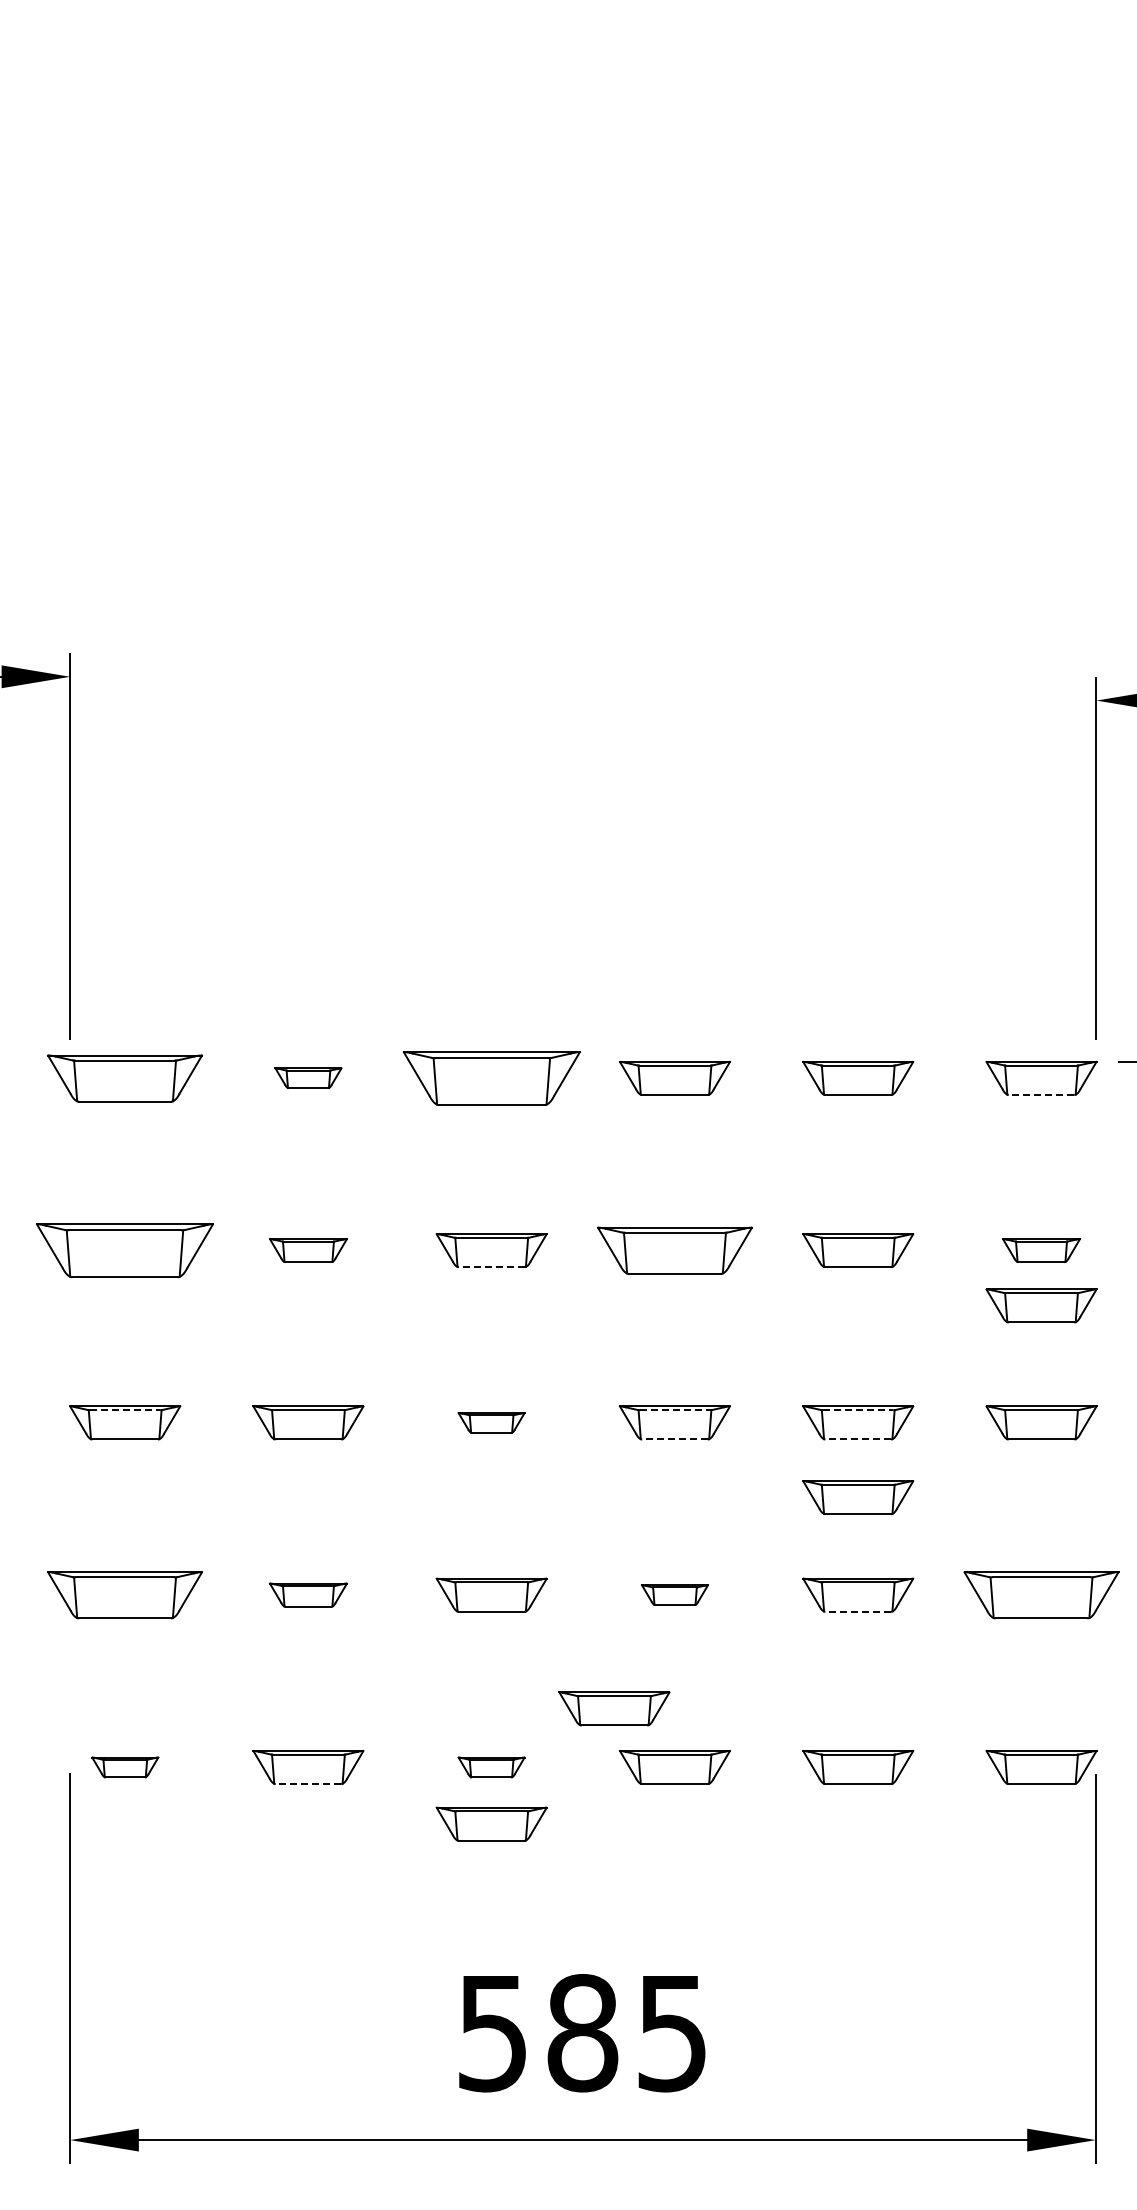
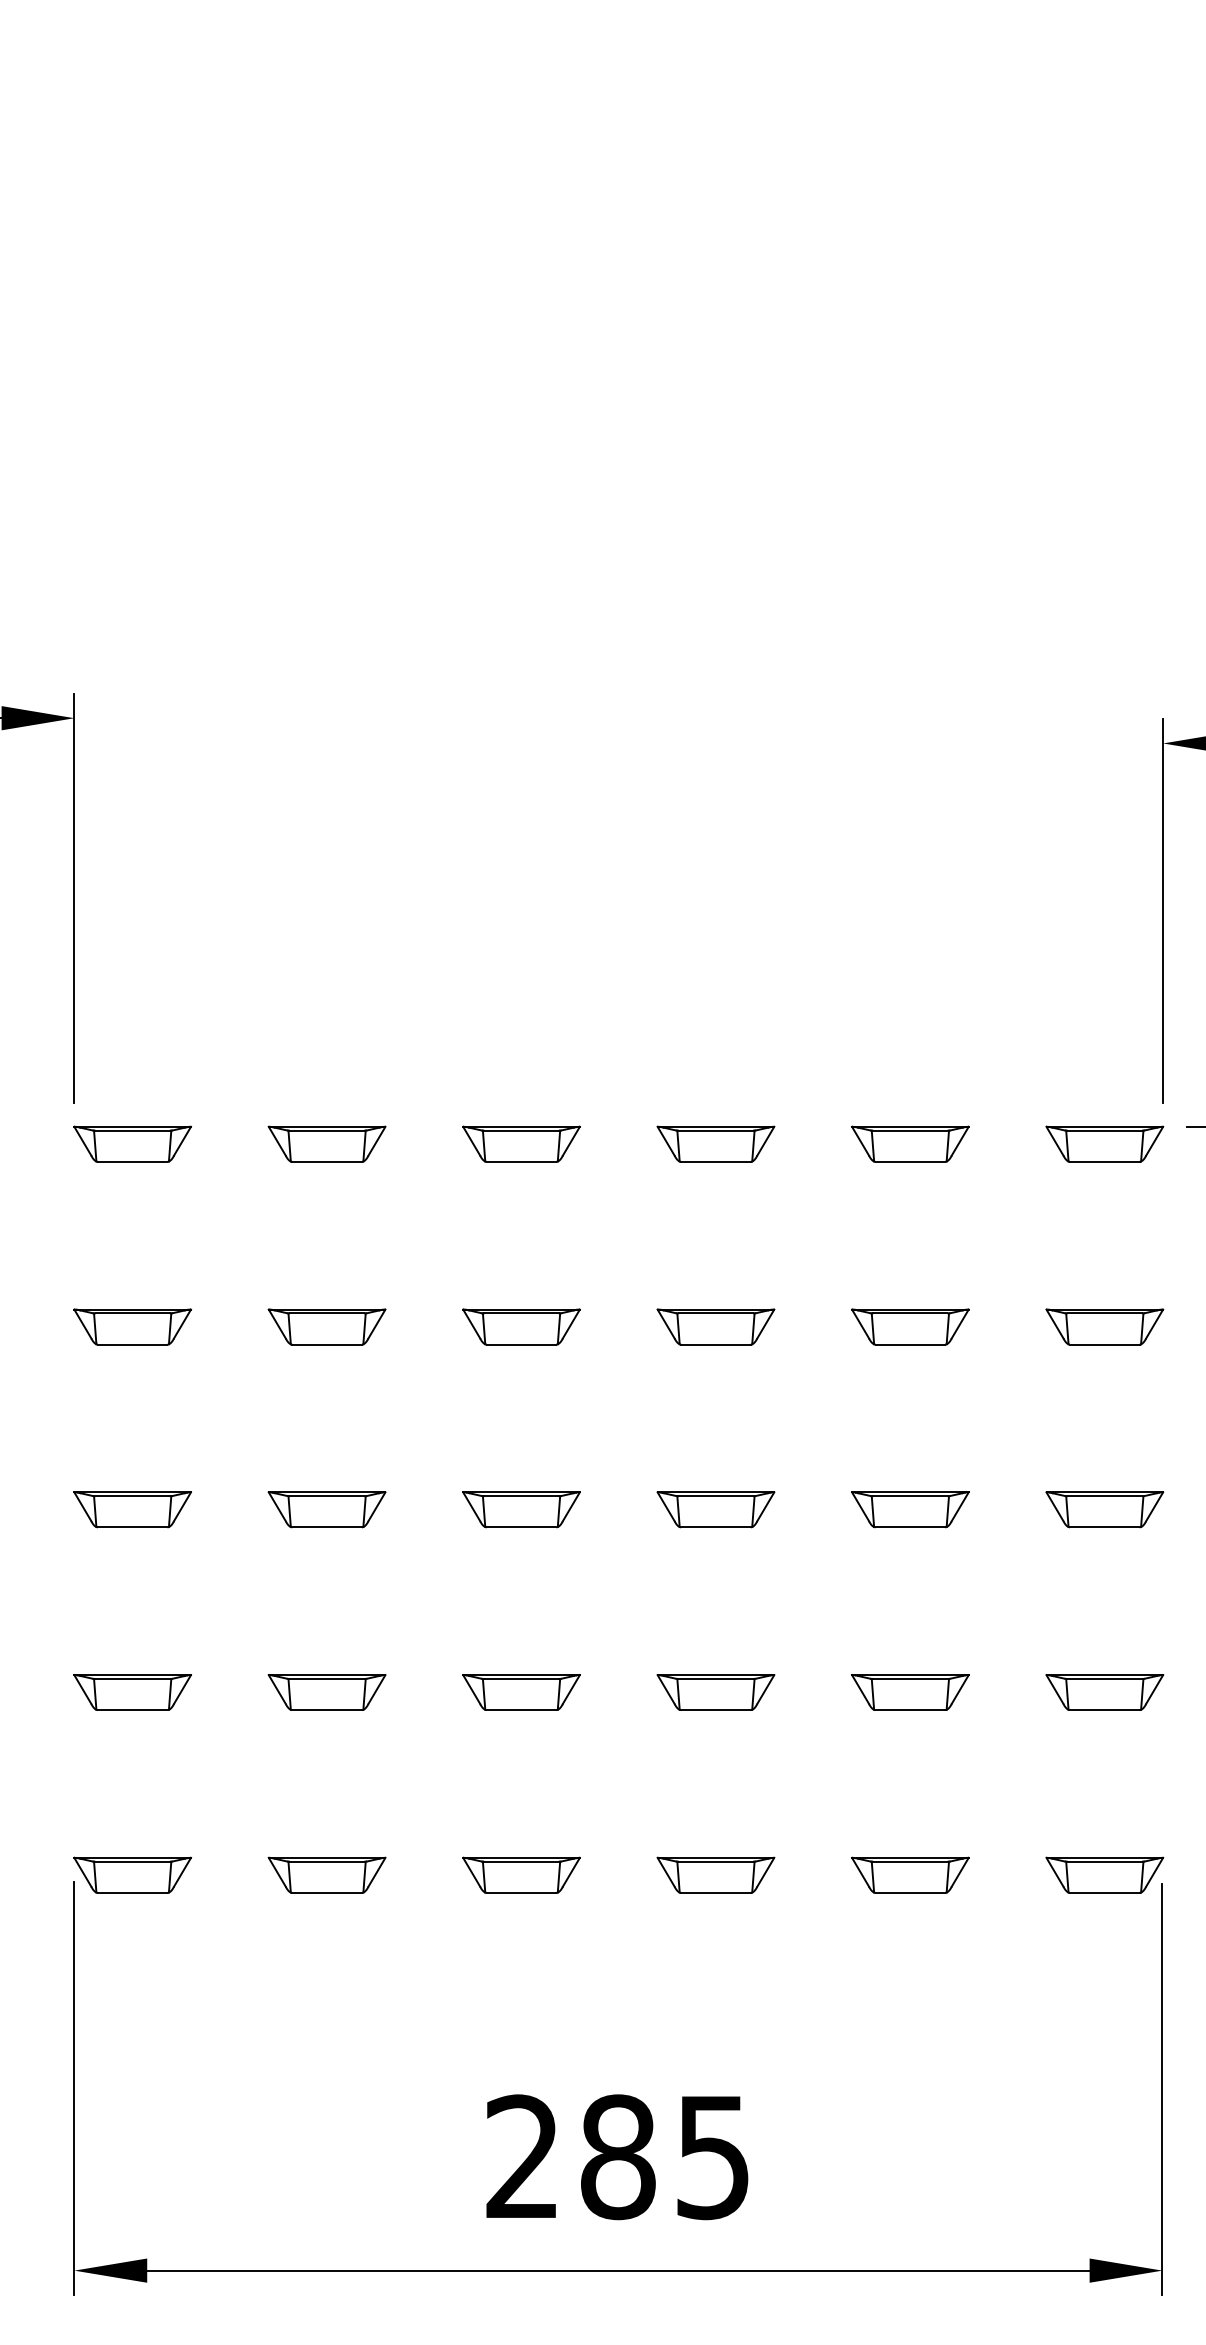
part: (125, 1077) -> (133, 1143), size x0.71
part: (308, 1077) -> (327, 1143), size x1.67
part: (491, 1077) -> (521, 1143), size x0.62
line: (1041, 1094) -> (1104, 1161), dashed -> solid
part: (125, 1250) -> (133, 1326), size x0.62
part: (308, 1250) -> (327, 1326), size x1.43
part: (674, 1250) -> (715, 1326), size x0.71
part: (1041, 1250) -> (1104, 1326), size x1.43
line: (491, 1267) -> (521, 1344), dashed -> solid
part: (1041, 1305) -> (1104, 1385), removed
line: (125, 1410) -> (133, 1496), dashed -> solid
line: (674, 1410) -> (715, 1496), dashed -> solid
line: (858, 1410) -> (910, 1496), dashed -> solid
part: (491, 1422) -> (521, 1509), size x1.67
line: (674, 1439) -> (715, 1527), dashed -> solid
line: (858, 1439) -> (910, 1527), dashed -> solid
part: (858, 1497) -> (910, 1588), removed
part: (125, 1594) -> (133, 1691), size x0.71
part: (308, 1594) -> (327, 1691), size x1.43
part: (674, 1594) -> (715, 1691), size x1.67
part: (1041, 1594) -> (1104, 1691), size x0.71
line: (858, 1611) -> (910, 1709), dashed -> solid
part: (614, 1708) -> (651, 1812), removed
part: (125, 1767) -> (133, 1875), size x1.67
part: (491, 1767) -> (521, 1875), size x1.67
line: (308, 1784) -> (327, 1893), dashed -> solid
part: (491, 1823) -> (521, 1934), removed
text: (491, 2033) -> (521, 2157), 585 -> 285

